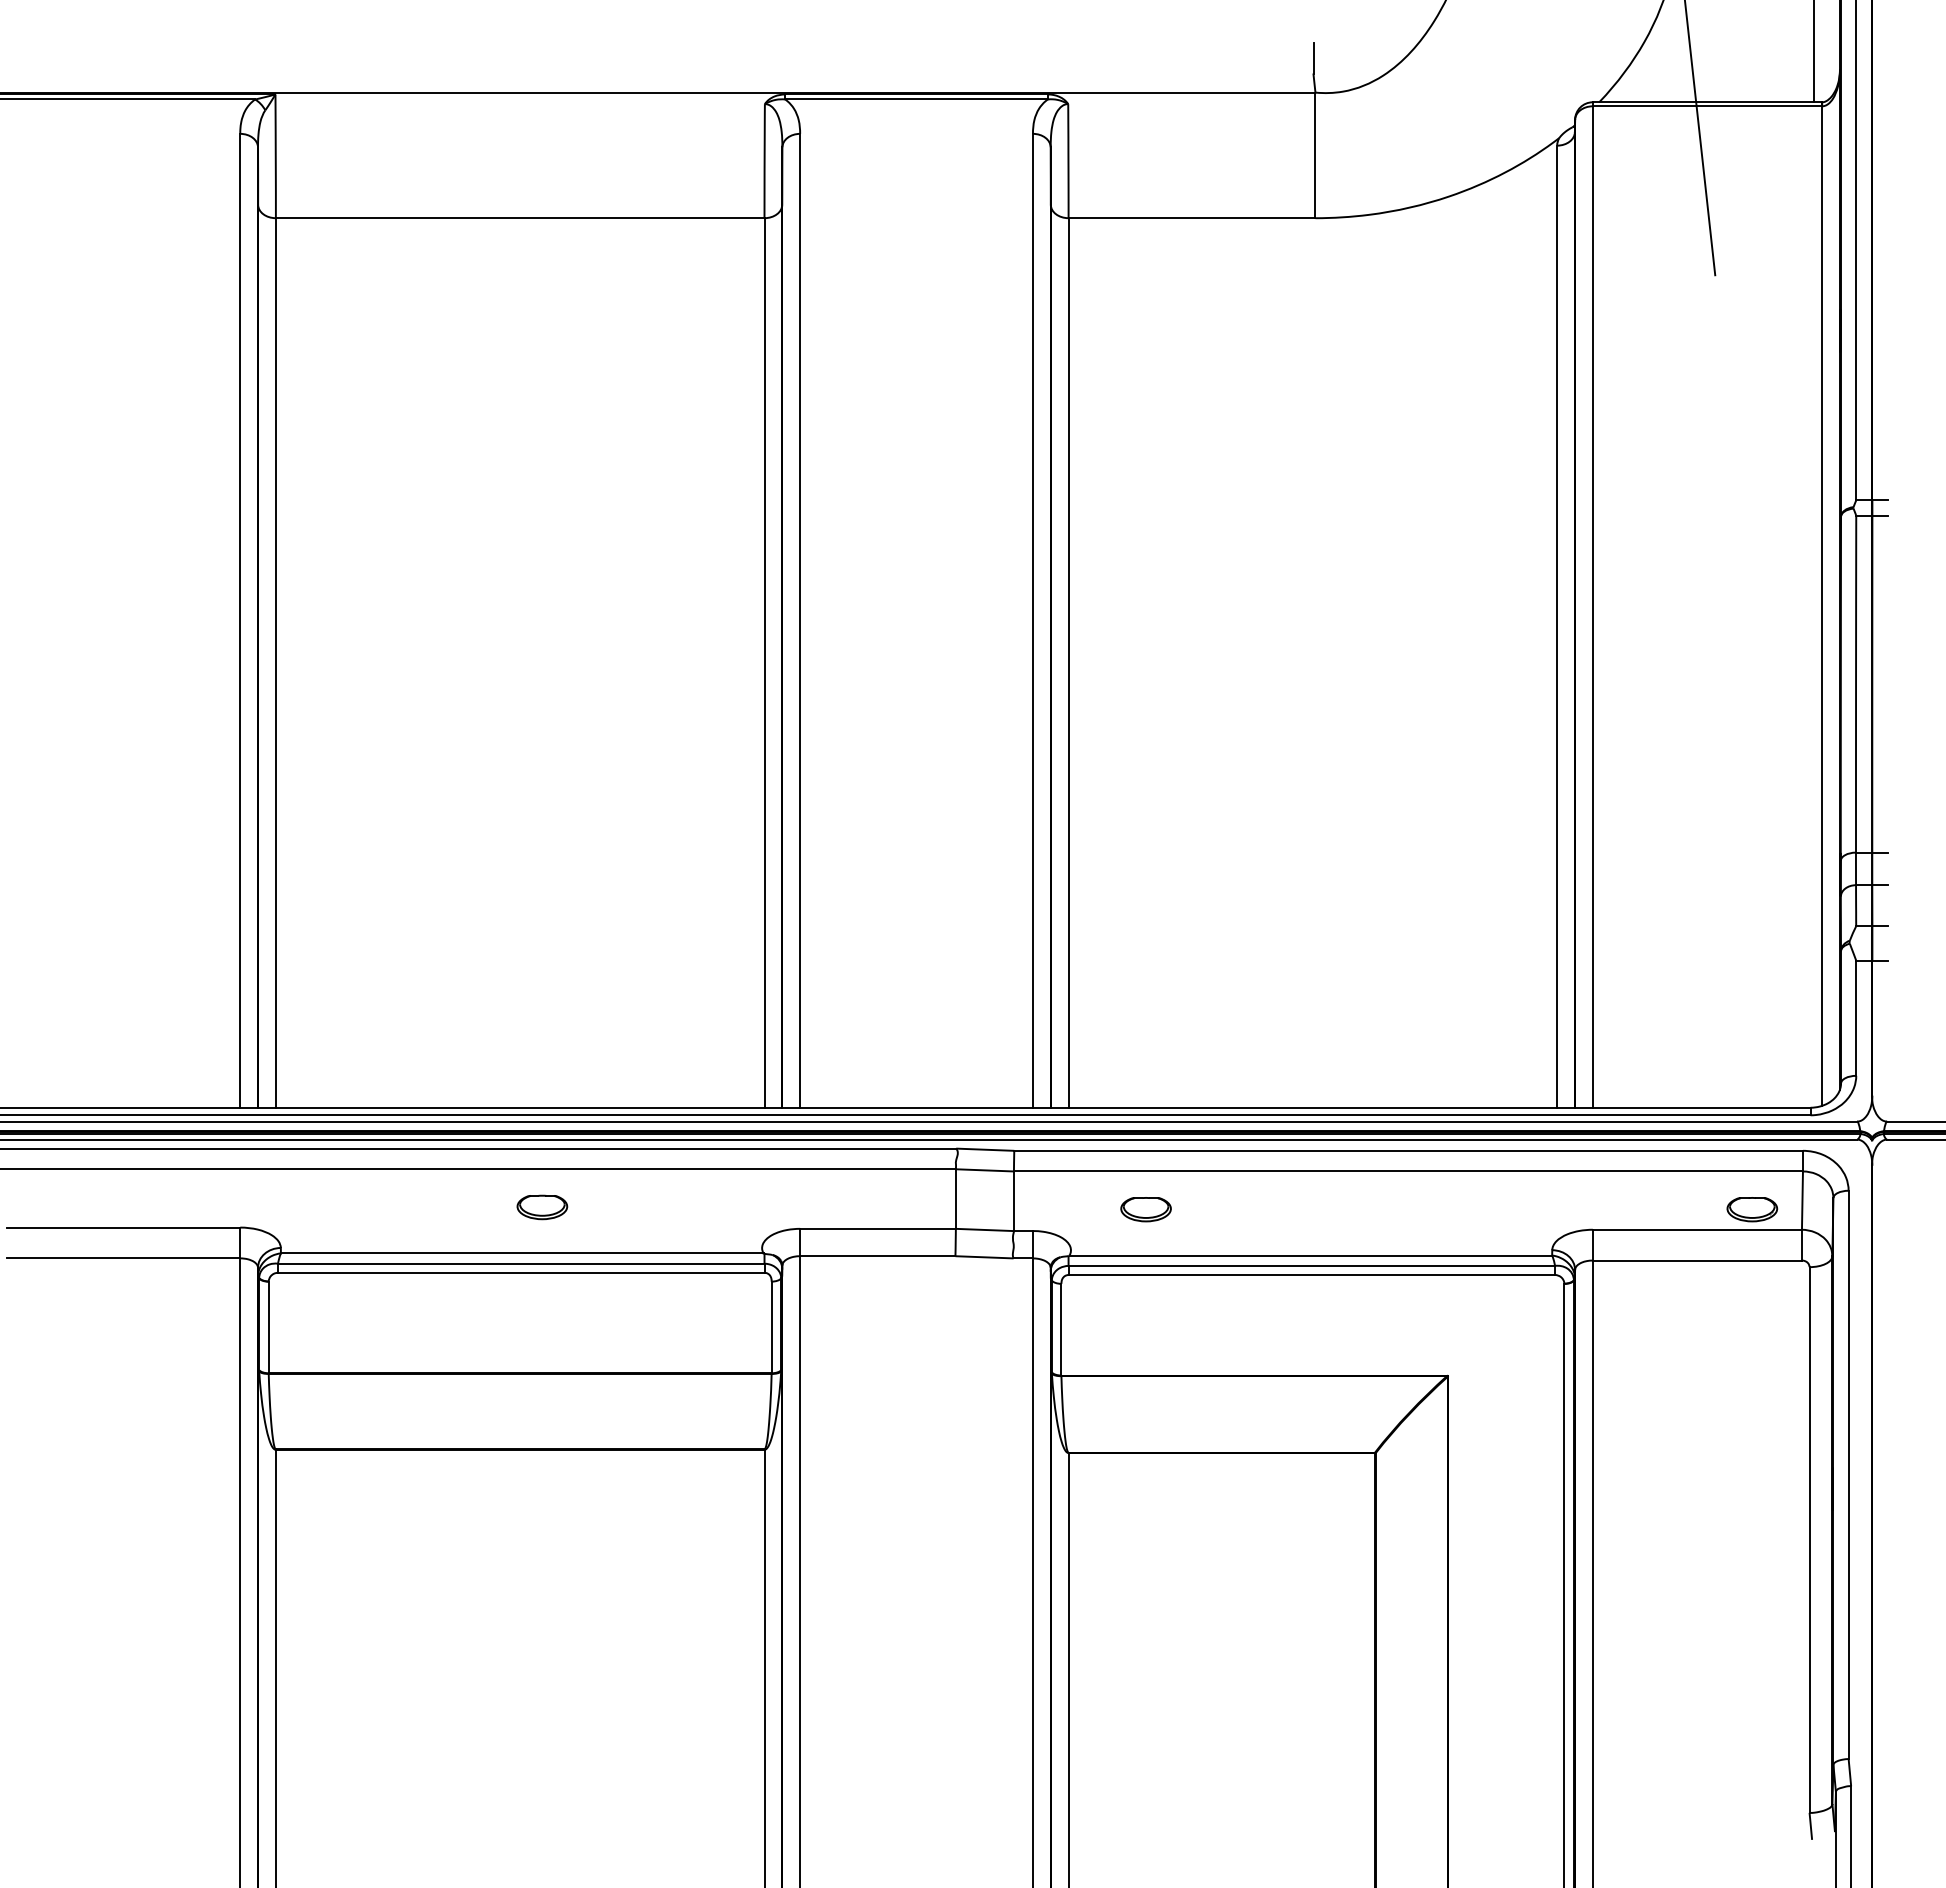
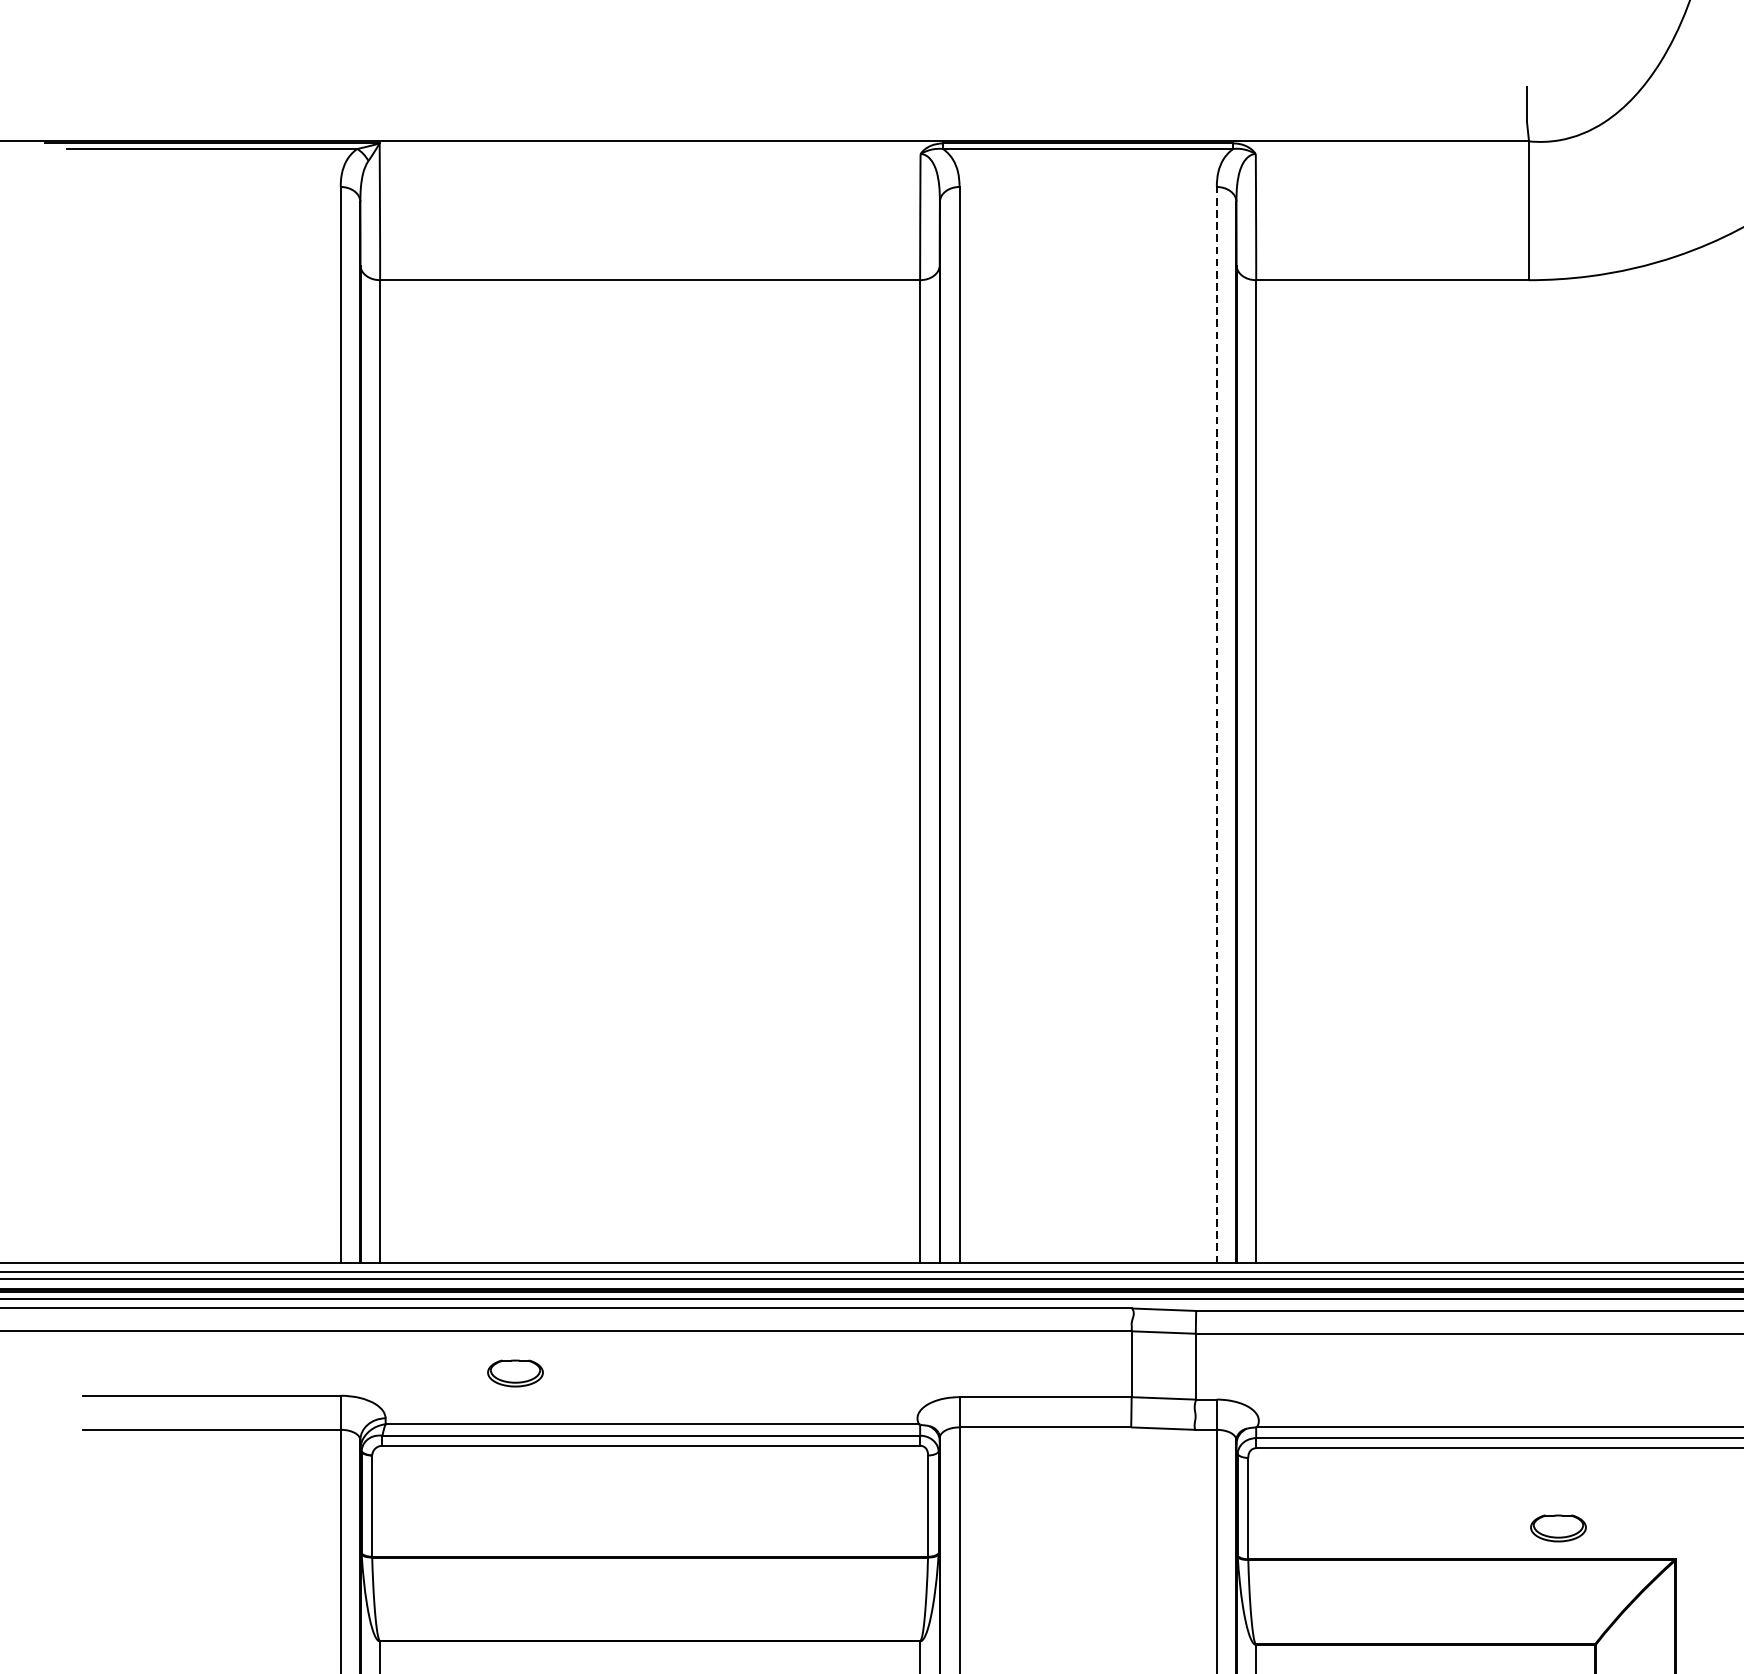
line: (1032, 620) -> (1216, 724), solid -> dashed
part: (542, 1207) -> (515, 1373), moved
part: (1145, 1209) -> (1557, 1528), moved

